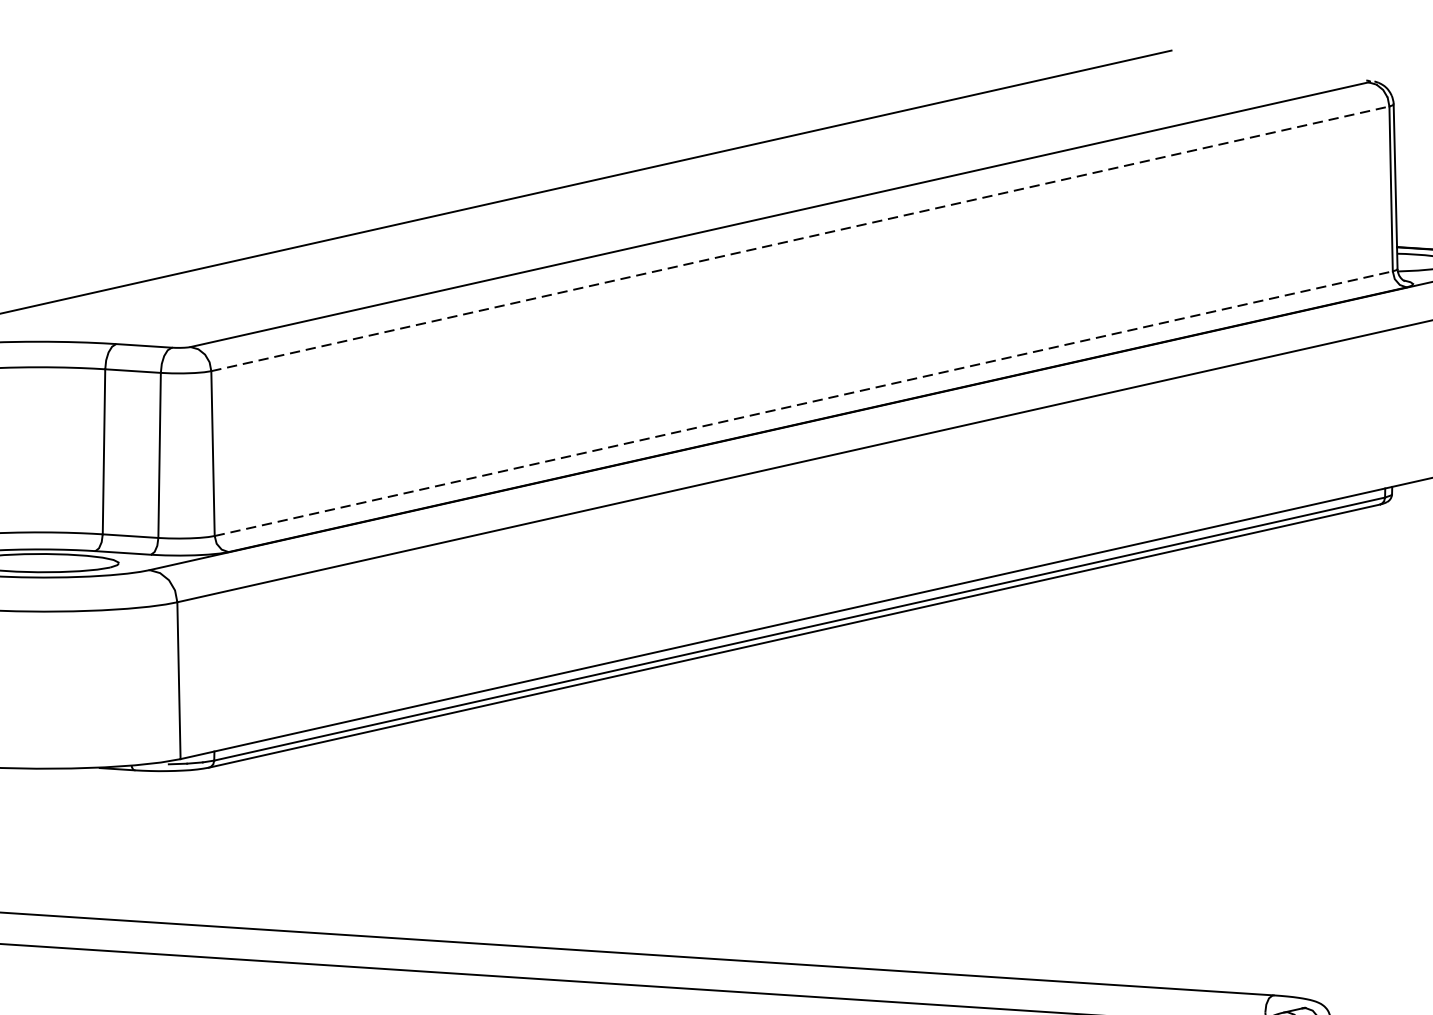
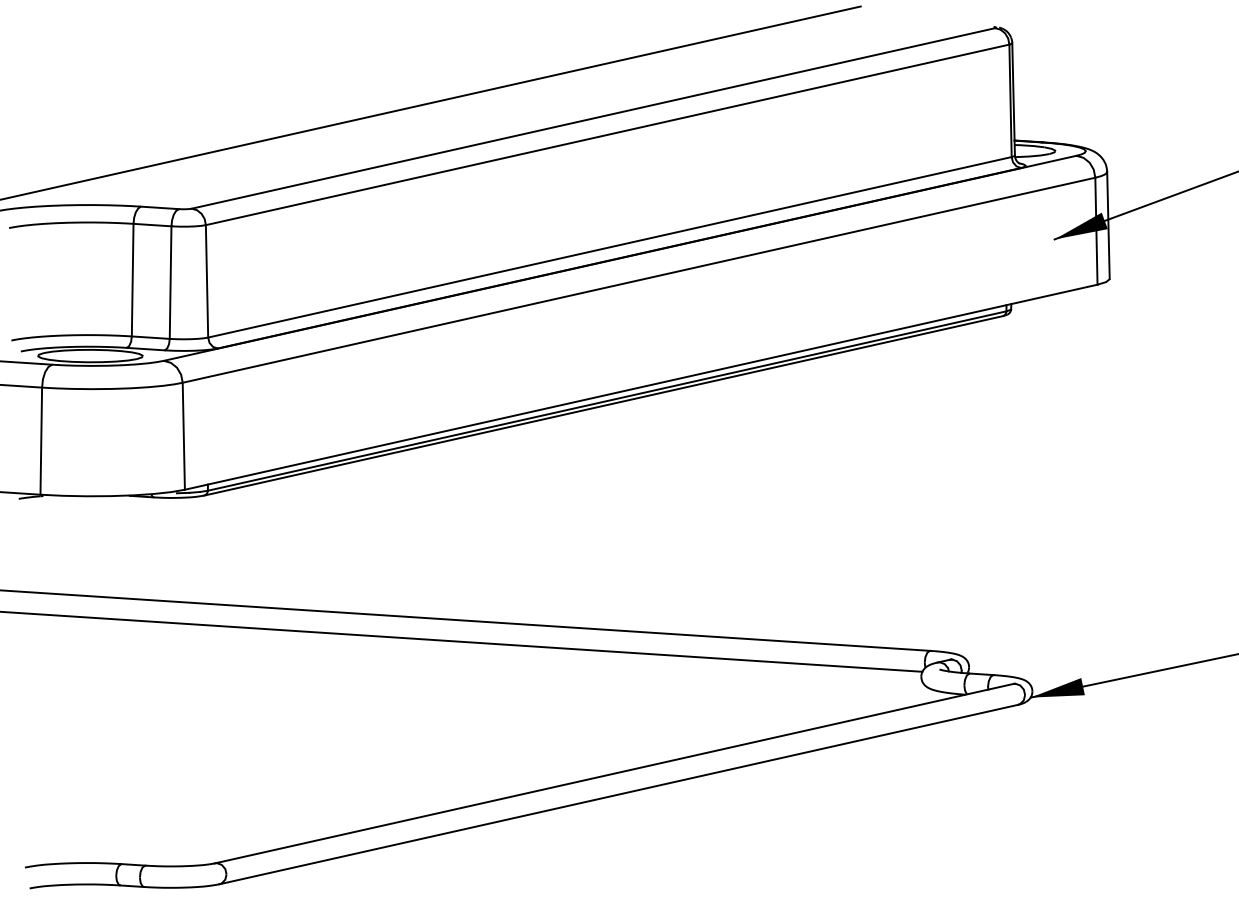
line: (800, 238) -> (607, 134), dashed -> solid
line: (803, 403) -> (609, 247), dashed -> solid

